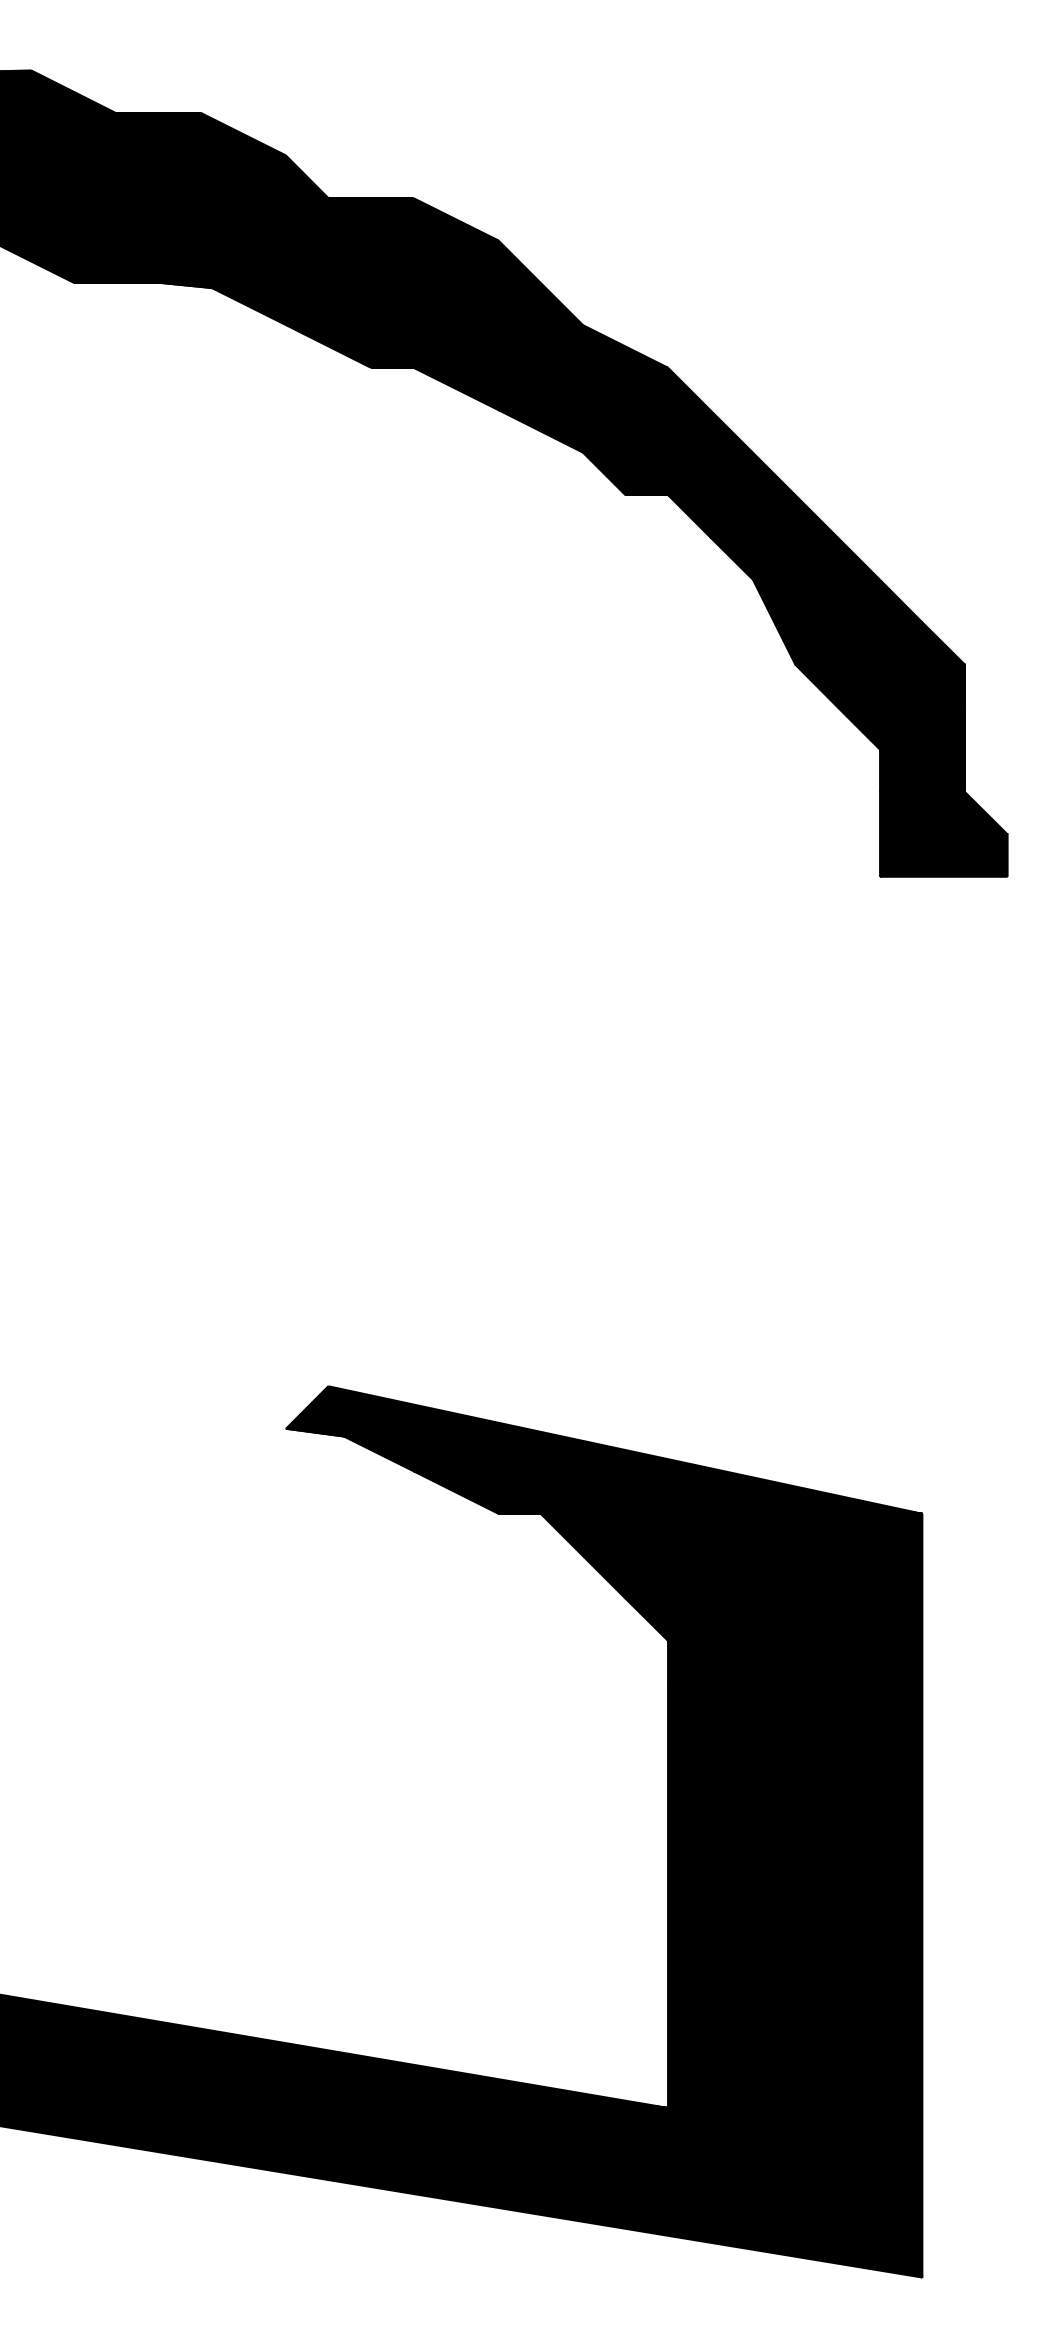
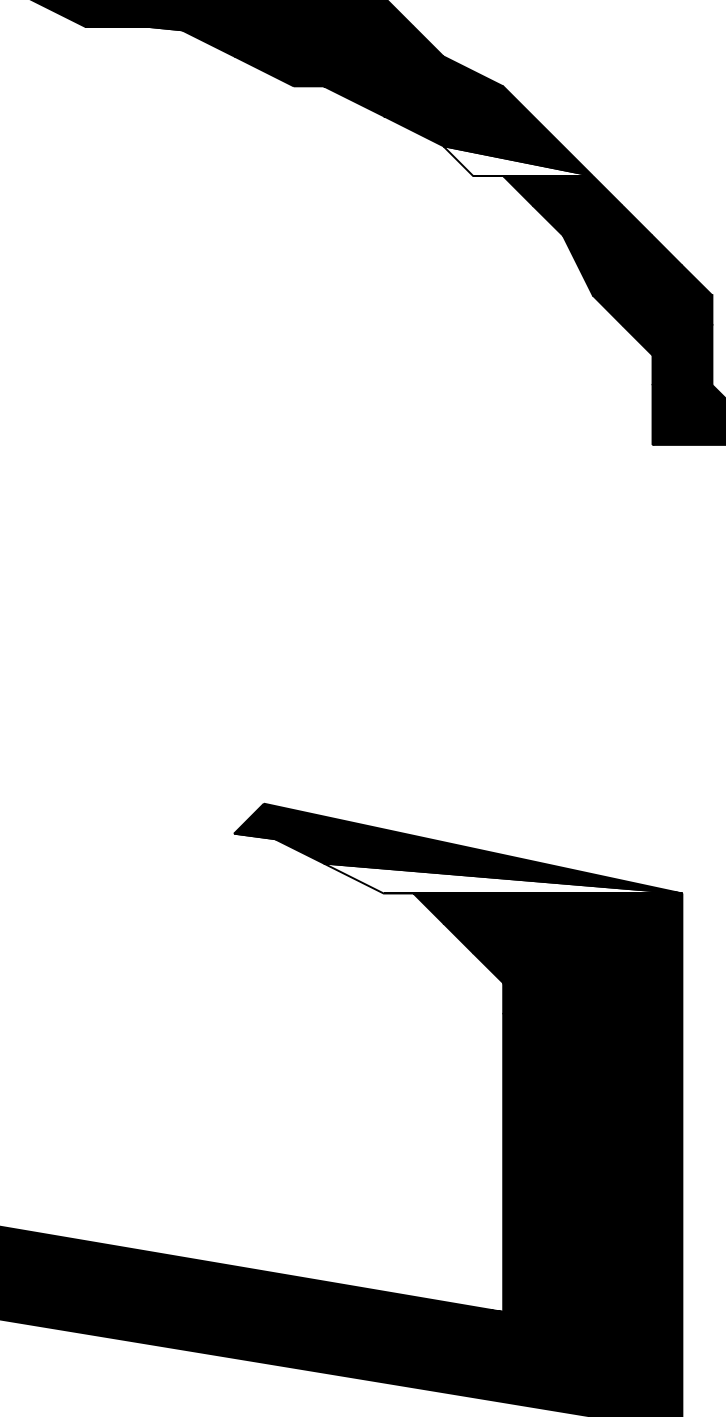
fill: (688, 473) -> (517, 160), removed
fill: (667, 1492) -> (502, 878), removed

